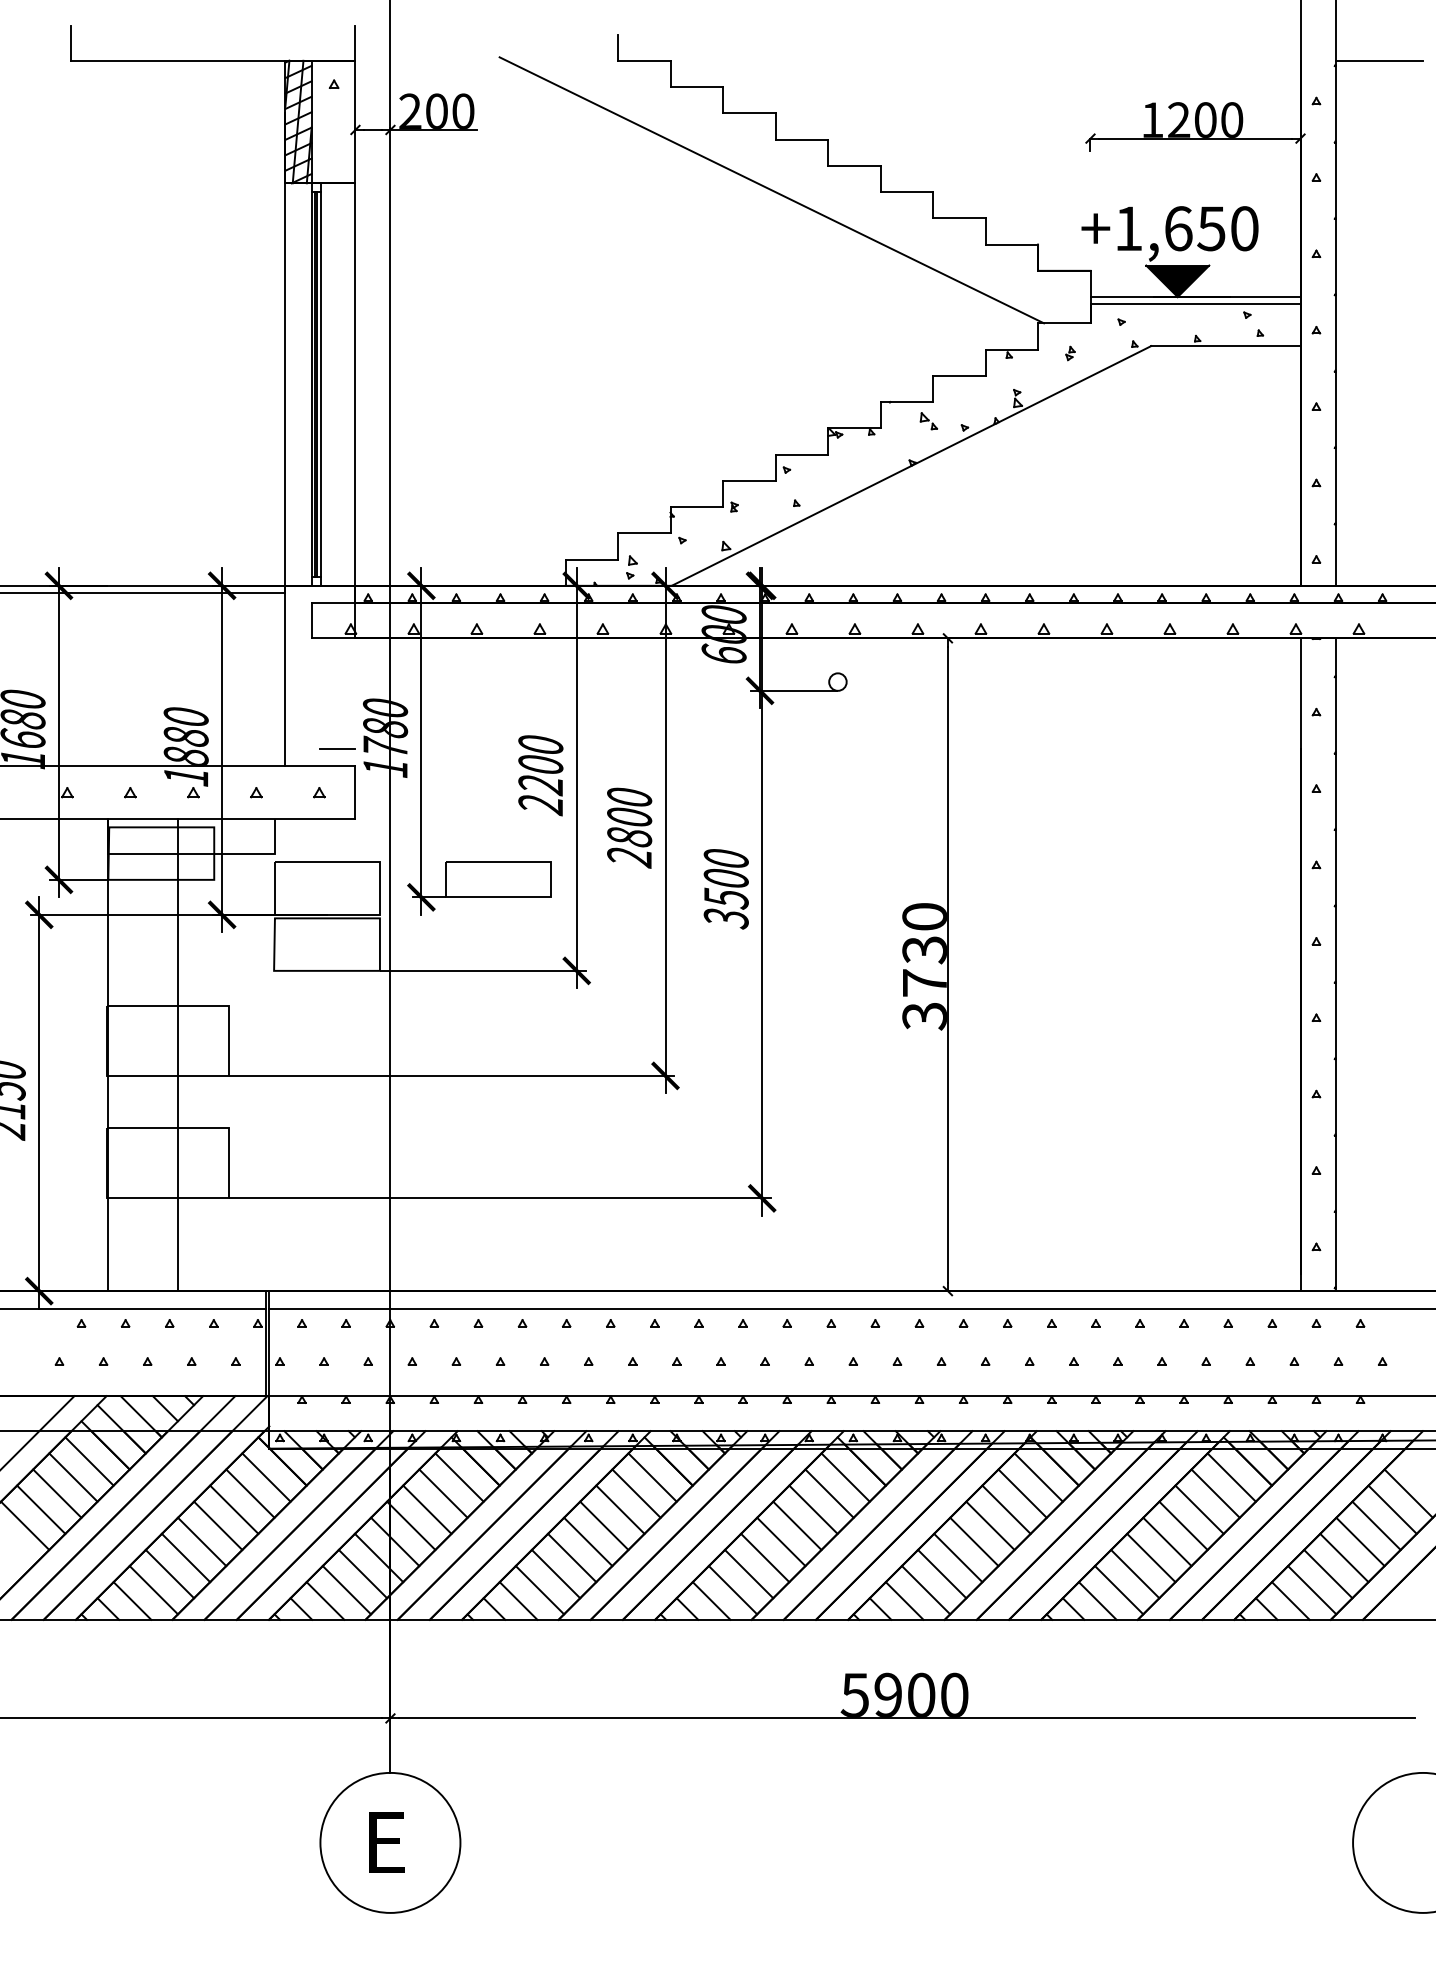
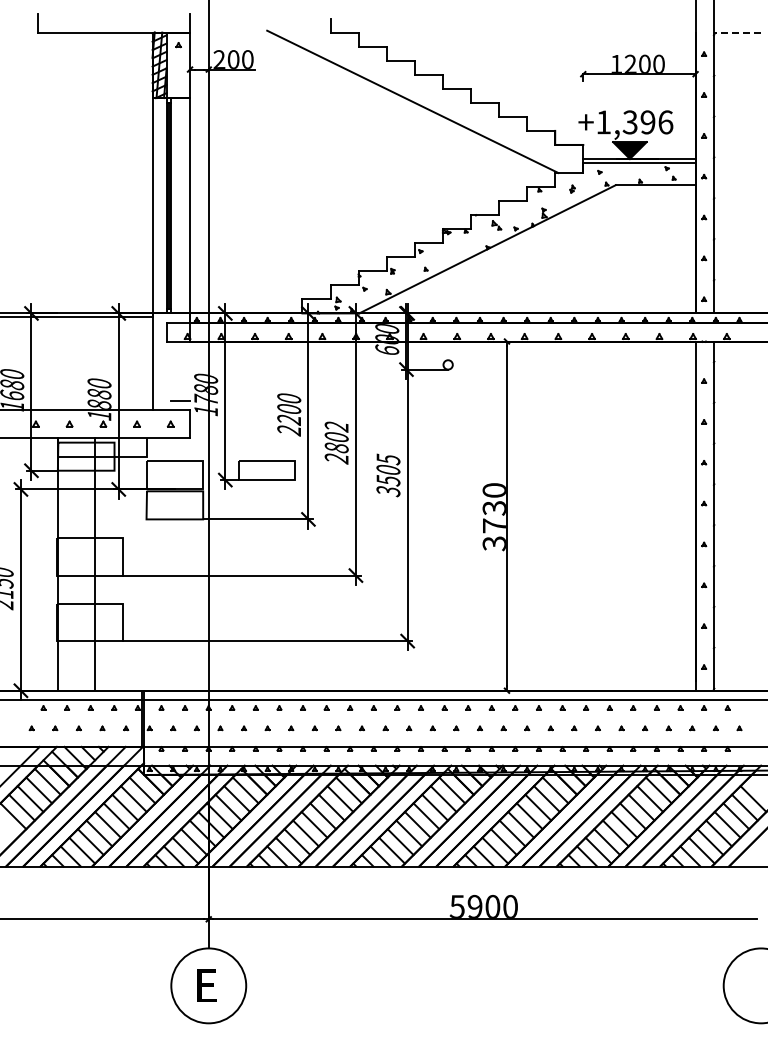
line: (1378, 60) -> (737, 32), solid -> dashed
text: (1210, 228) -> (647, 122), +1,650 -> +1,396
text: (629, 797) -> (336, 426), 2800 -> 2802
text: (726, 858) -> (388, 459), 3500 -> 3505

